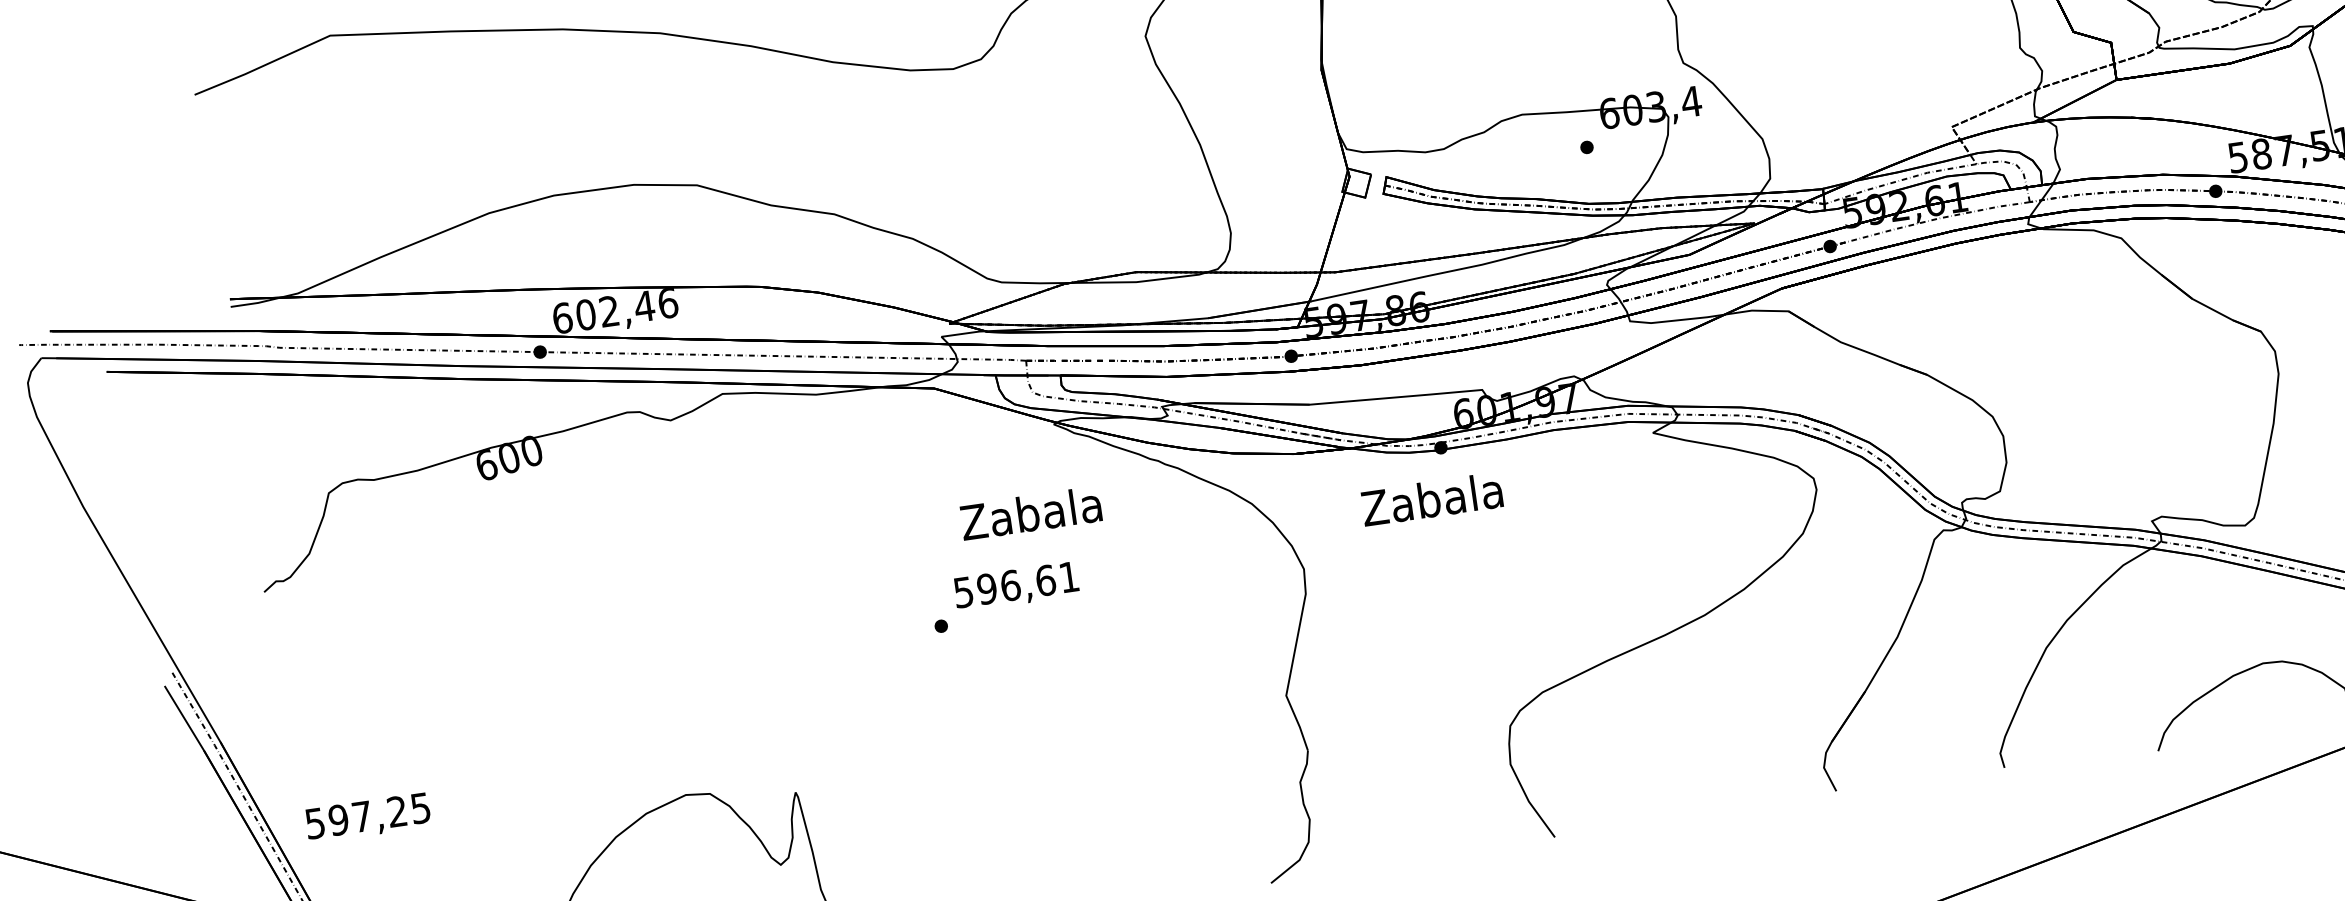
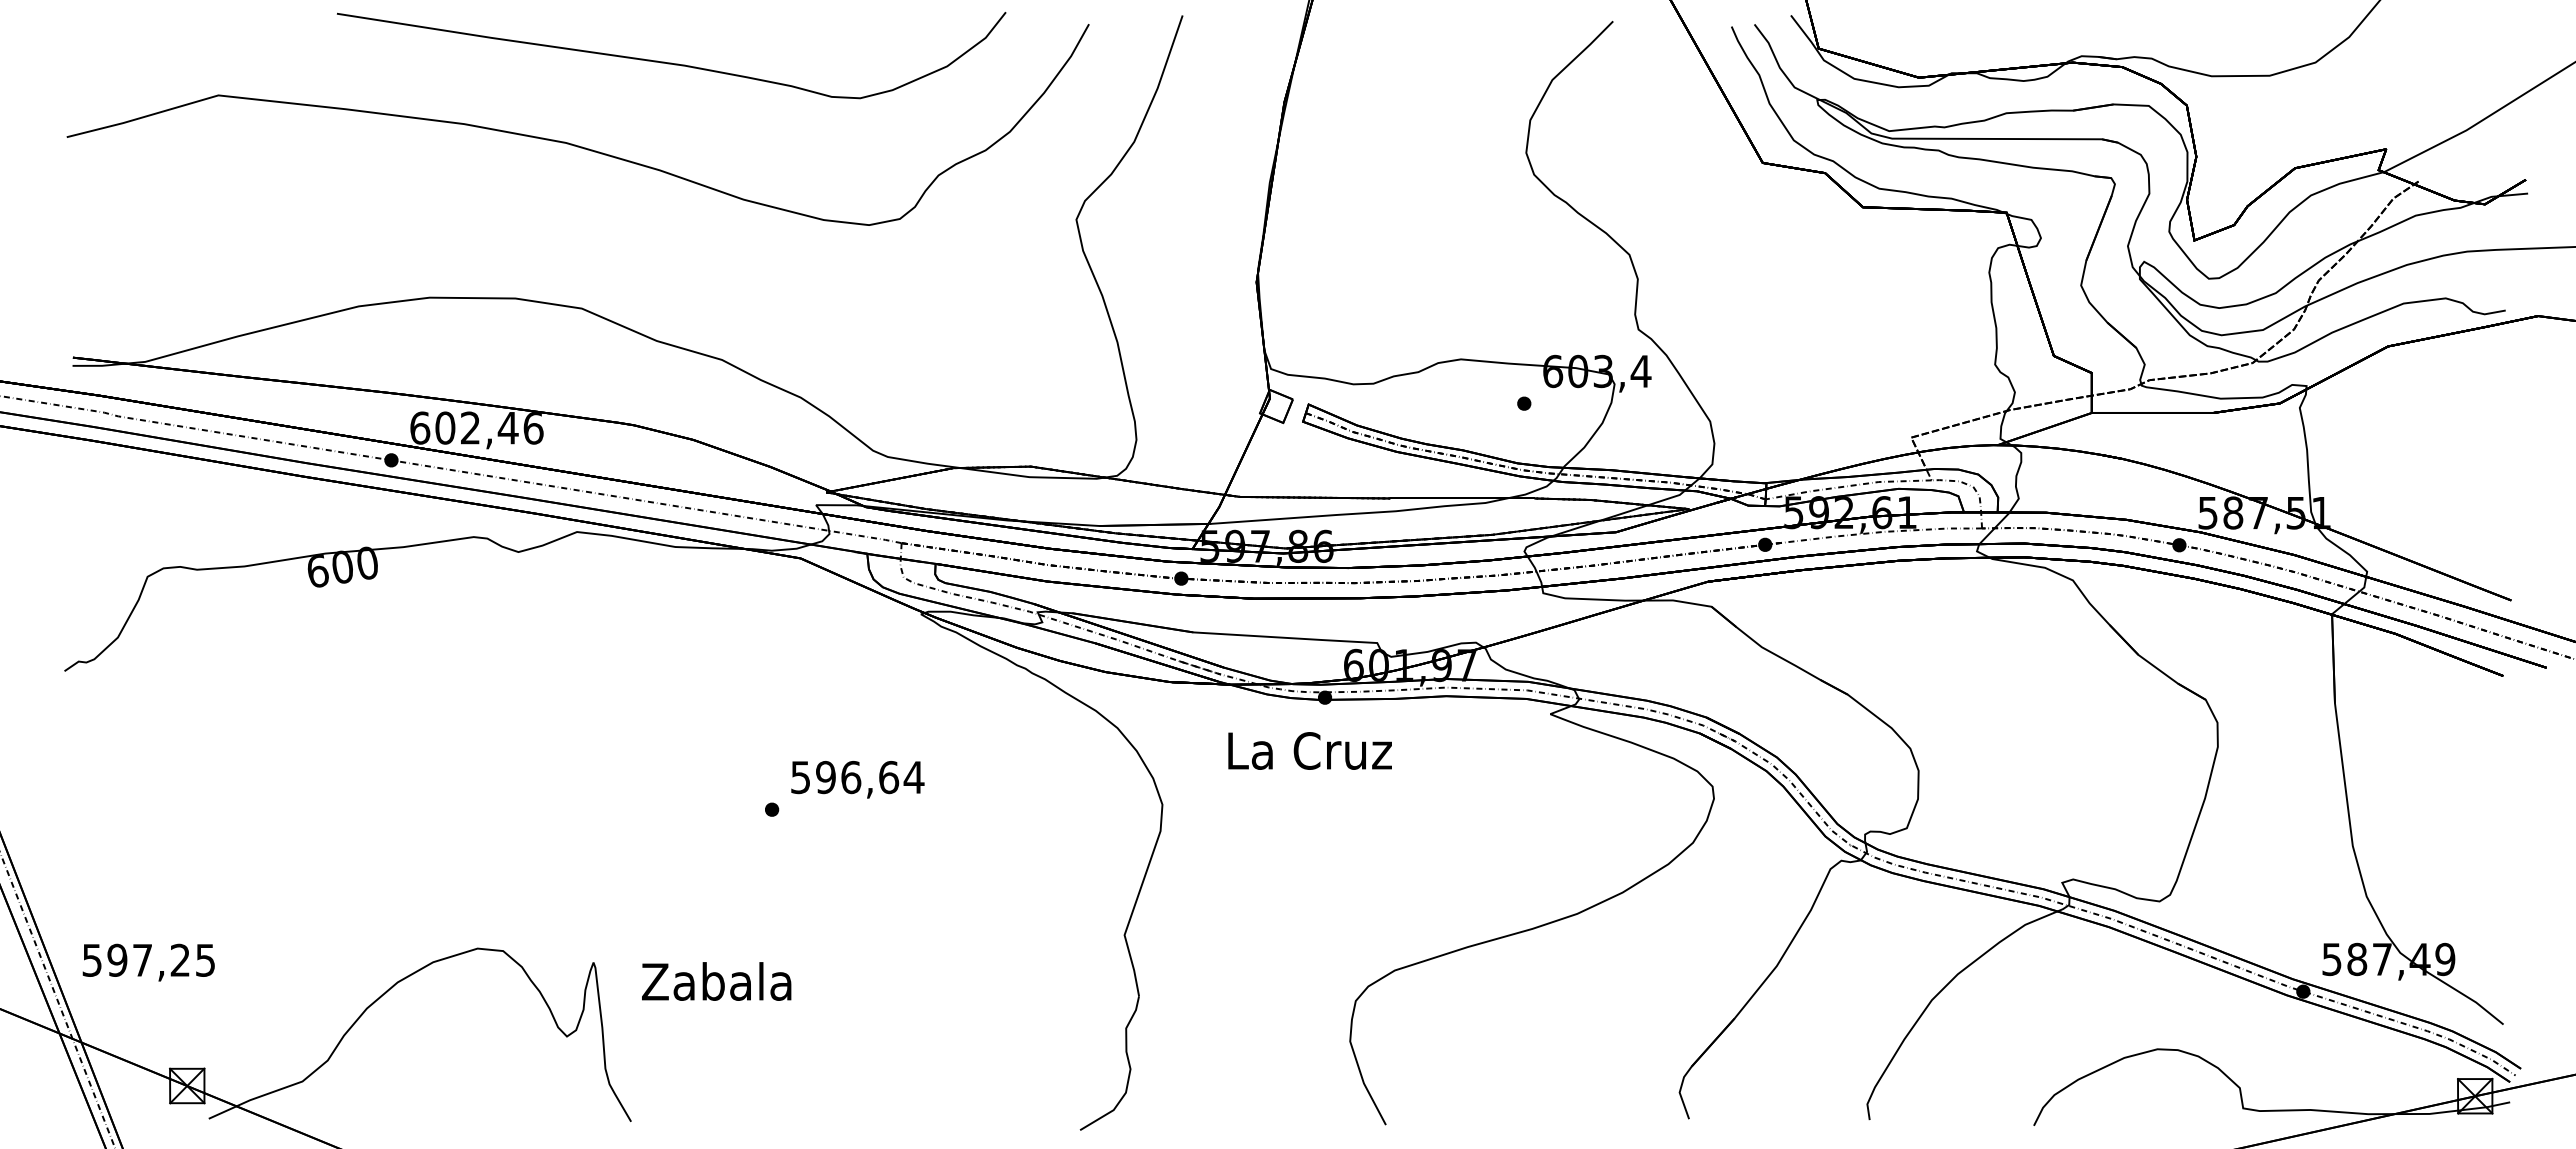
text: (1433, 499) -> (1309, 750), Zabala -> La Cruz
text: (1030, 513) -> (716, 981), moved
text: (1068, 577) -> (913, 777), 596,61 -> 596,64
text: (367, 817) -> (148, 962), moved

